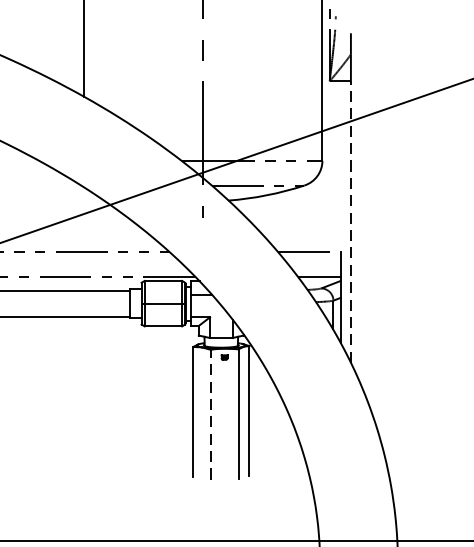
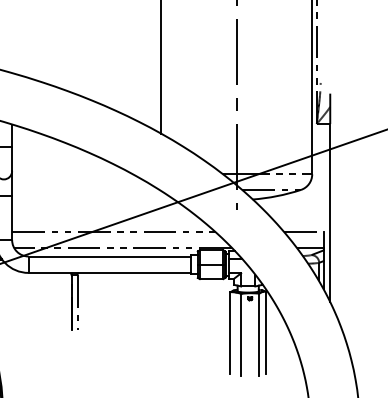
line: (351, 221) -> (330, 212), dashed -> solid
line: (210, 413) -> (241, 334), dashed -> solid

